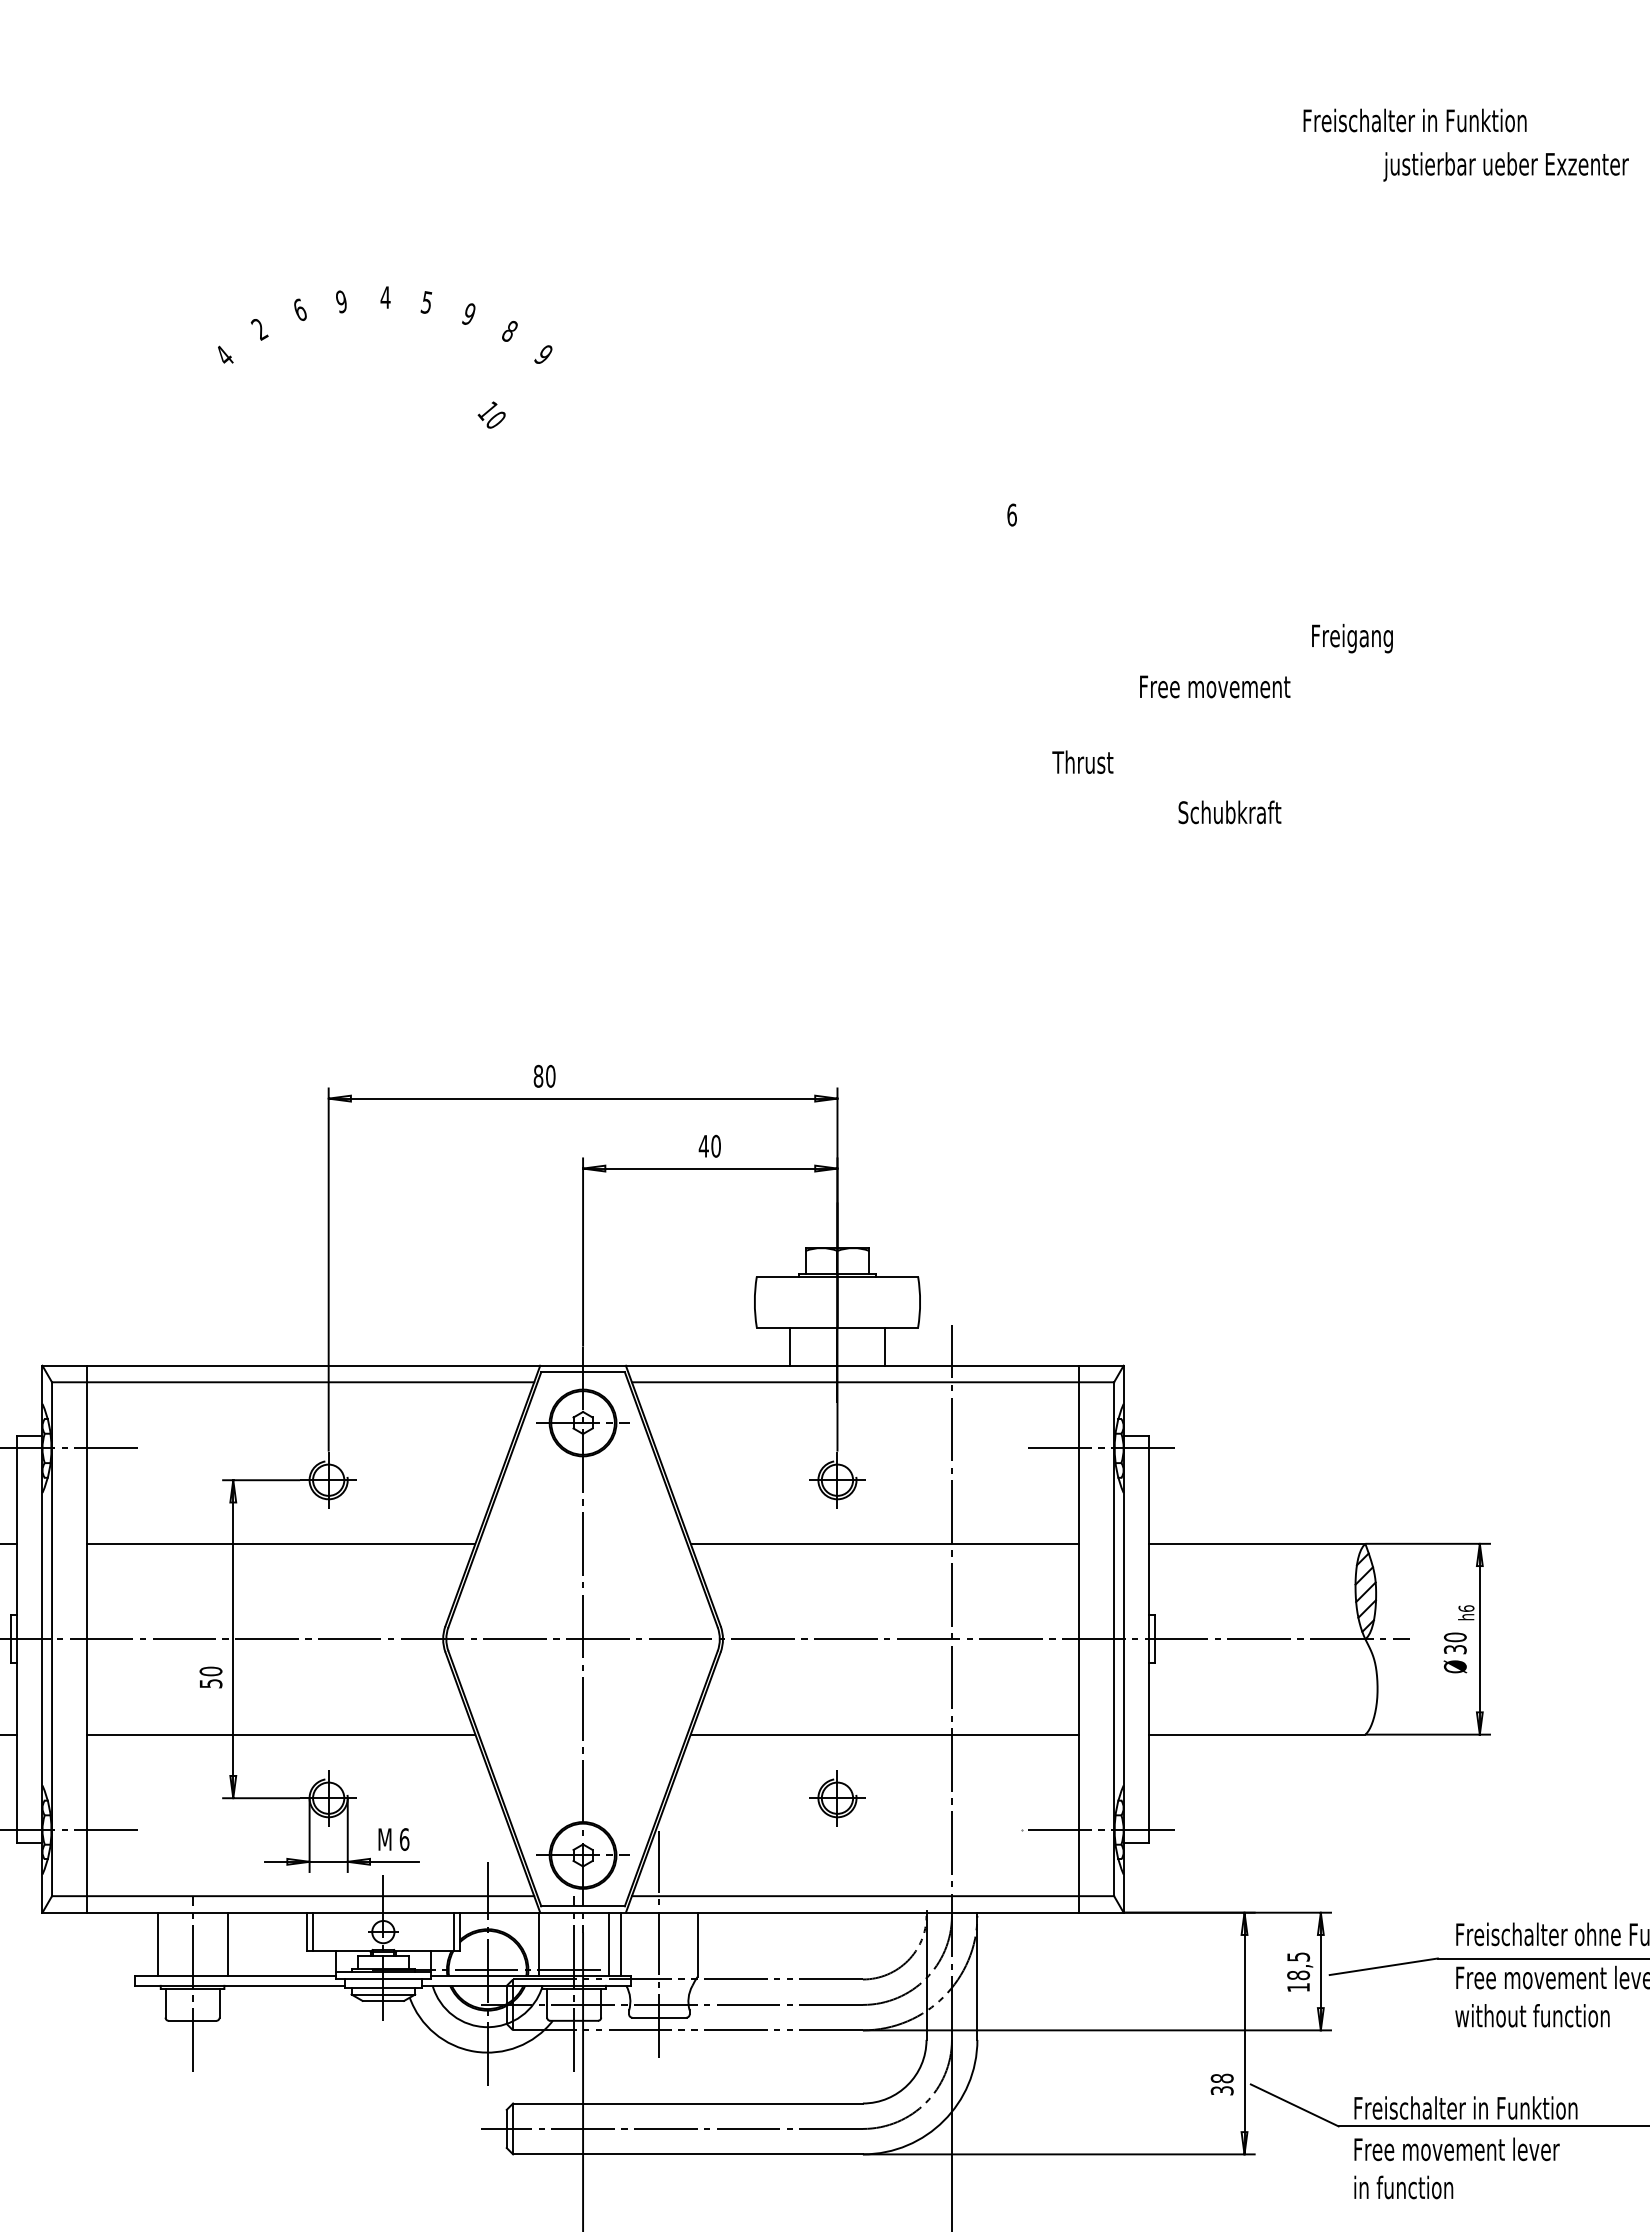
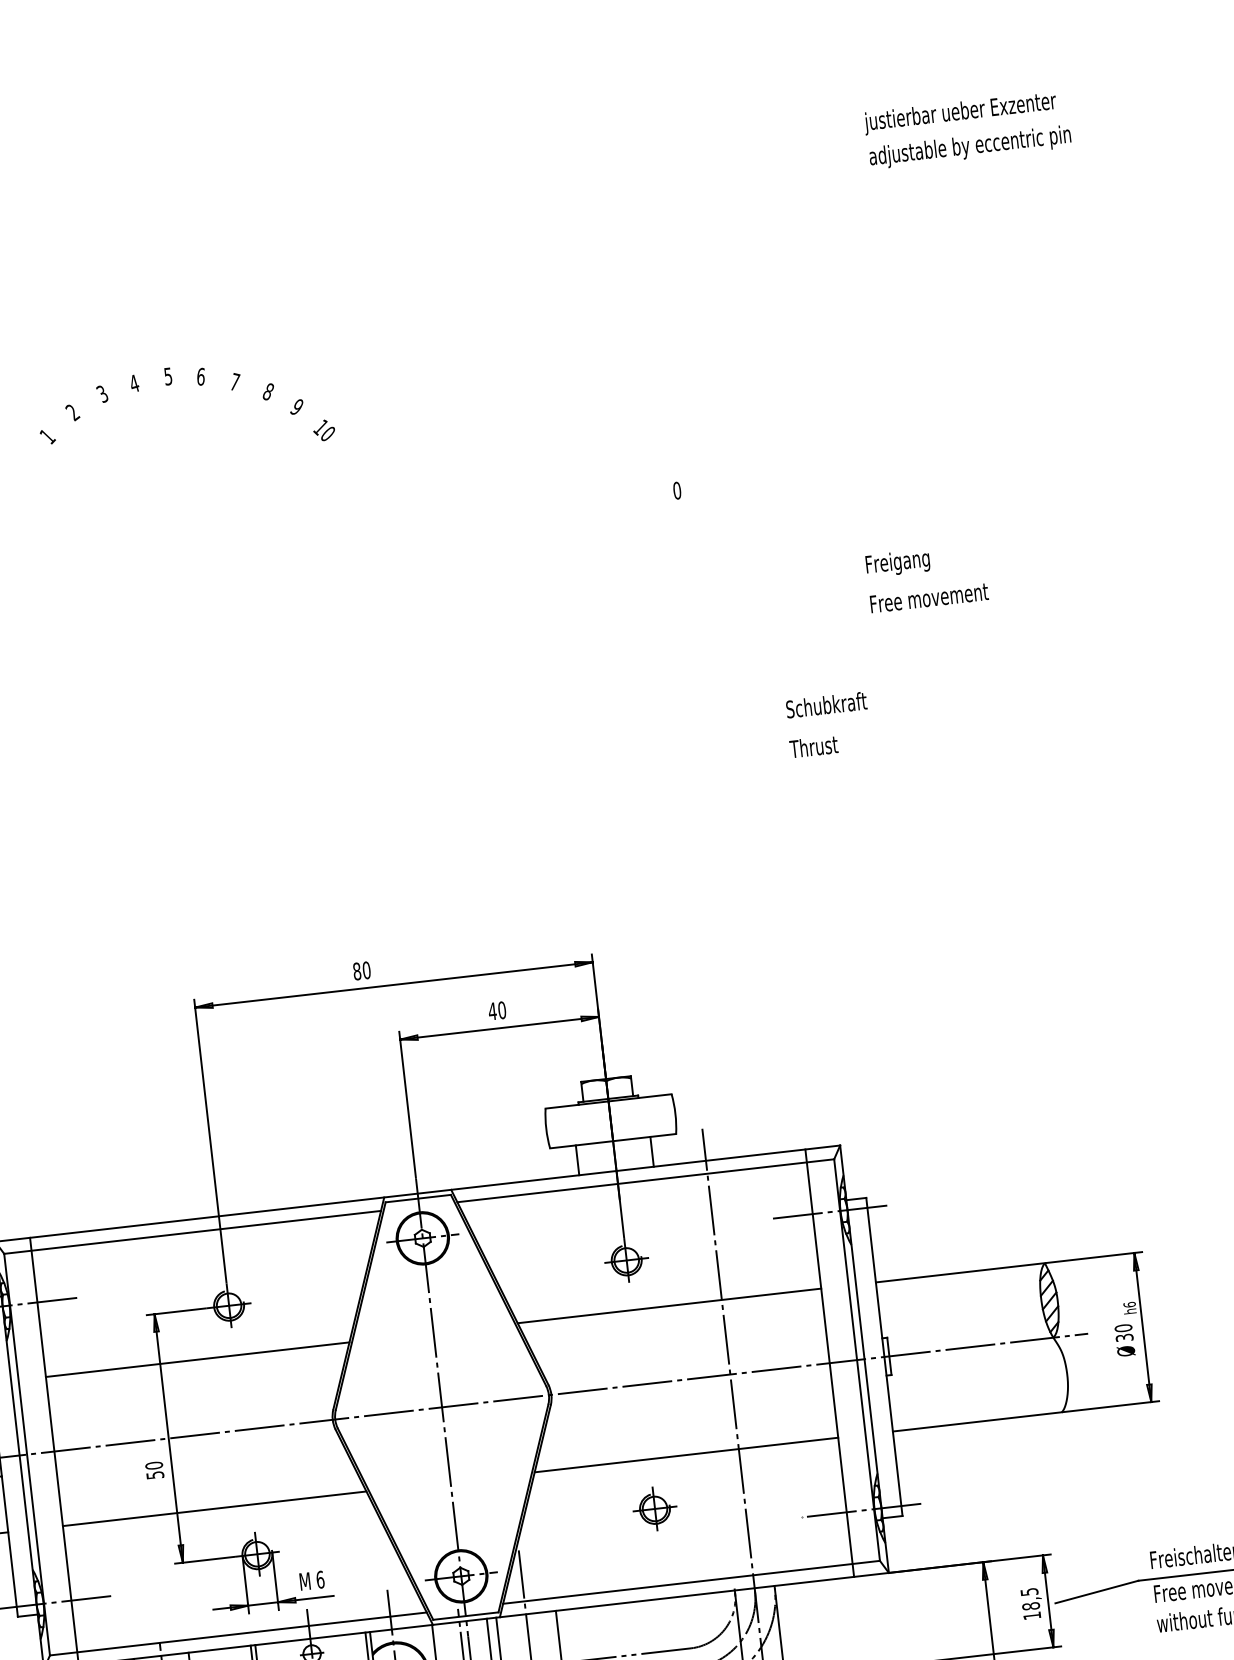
text: (1431, 123) -> (970, 147), Freischalter in Funktion -> adjustable by eccentric pin
text: (1505, 166) -> (959, 112), moved
text: (385, 297) -> (168, 376), 4 -> 5
text: (341, 301) -> (134, 383), 9 -> 4
text: (426, 302) -> (200, 376), 5 -> 6
text: (299, 309) -> (102, 393), 6 -> 3
text: (469, 313) -> (235, 381), 9 -> 7
text: (224, 355) -> (47, 436), 4 -> 1
text: (491, 414) -> (323, 429), moved
text: (1011, 514) -> (676, 490), 6 -> 0
text: (1352, 638) -> (897, 563), moved
text: (1215, 686) -> (929, 597), moved
text: (1082, 761) -> (813, 746), moved
text: (1229, 812) -> (826, 705), moved

